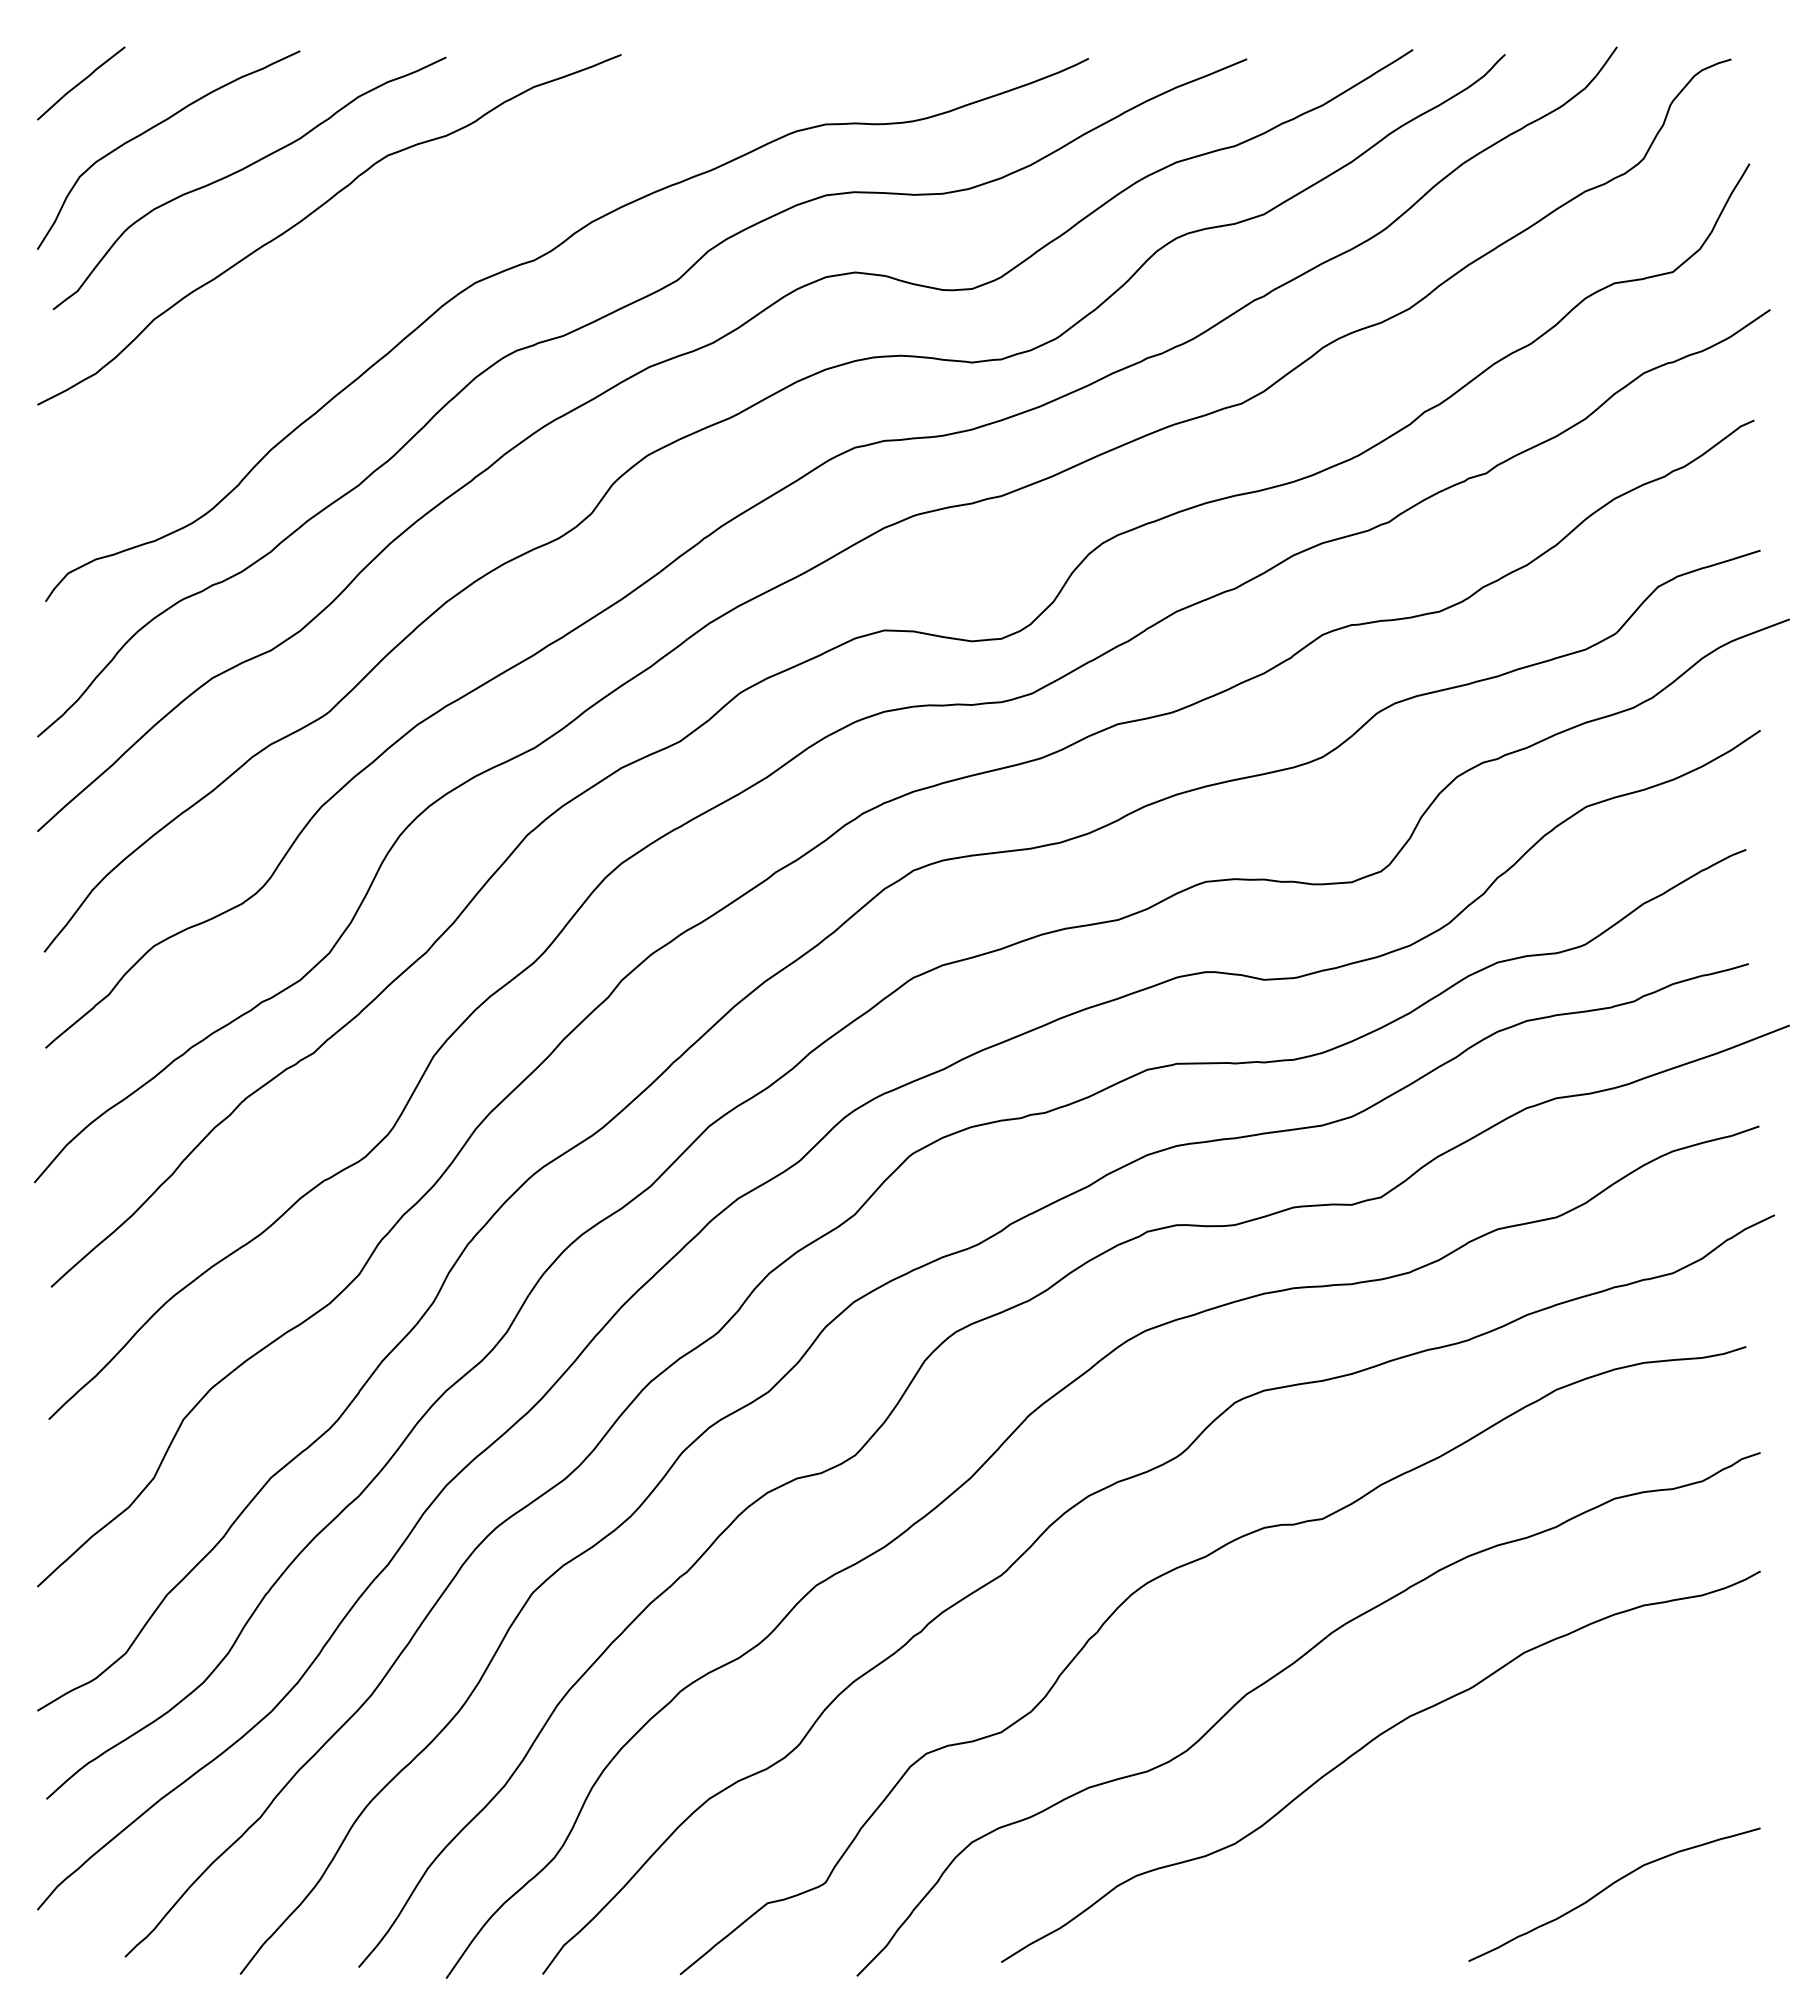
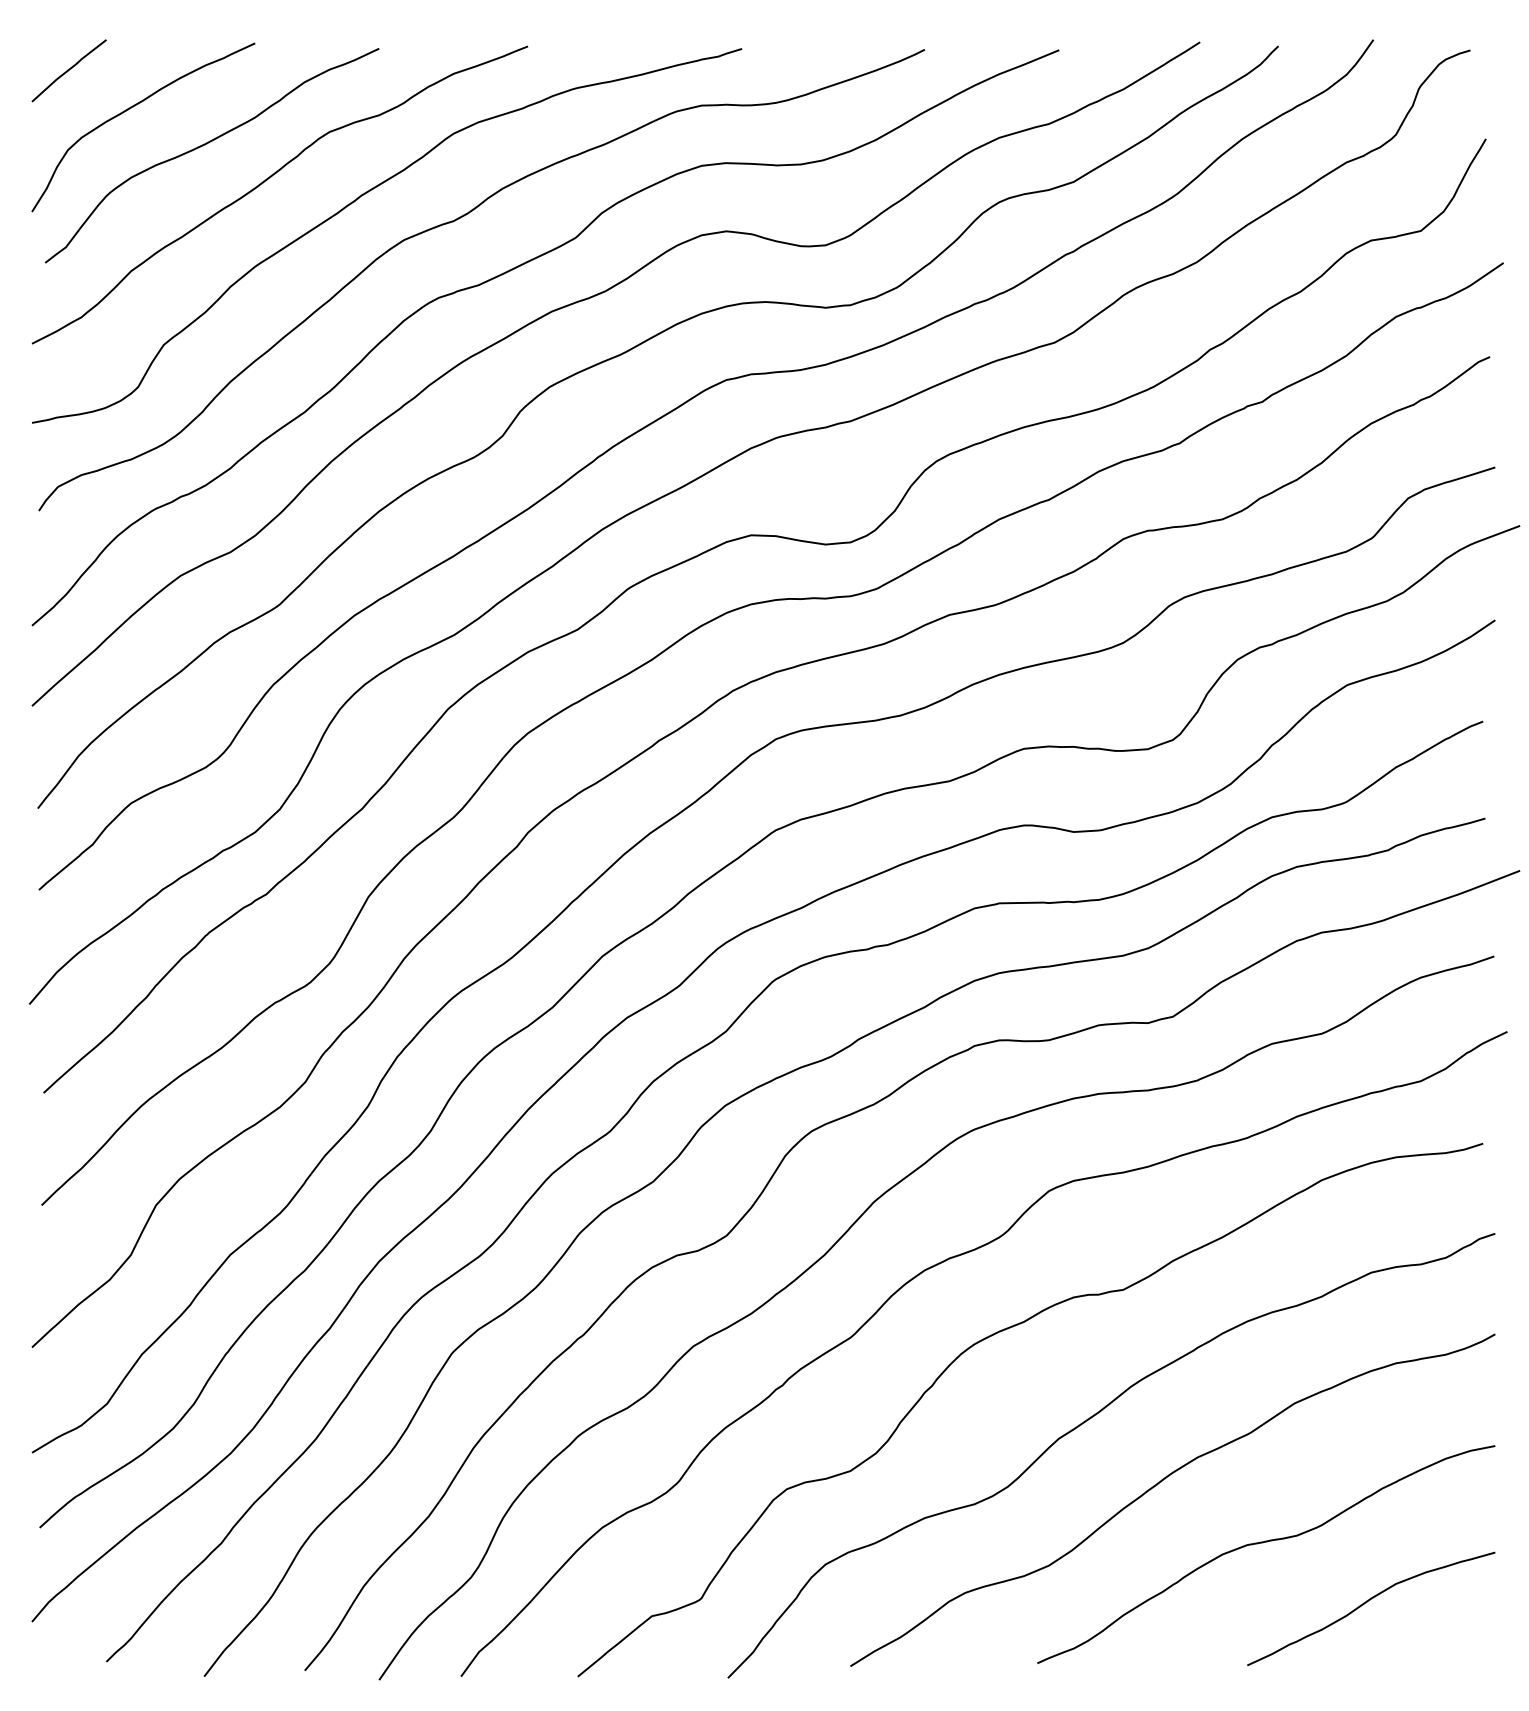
curve: (423, 233) -> (359, 198), added
curve: (1486, 1817) -> (1262, 1543), added

